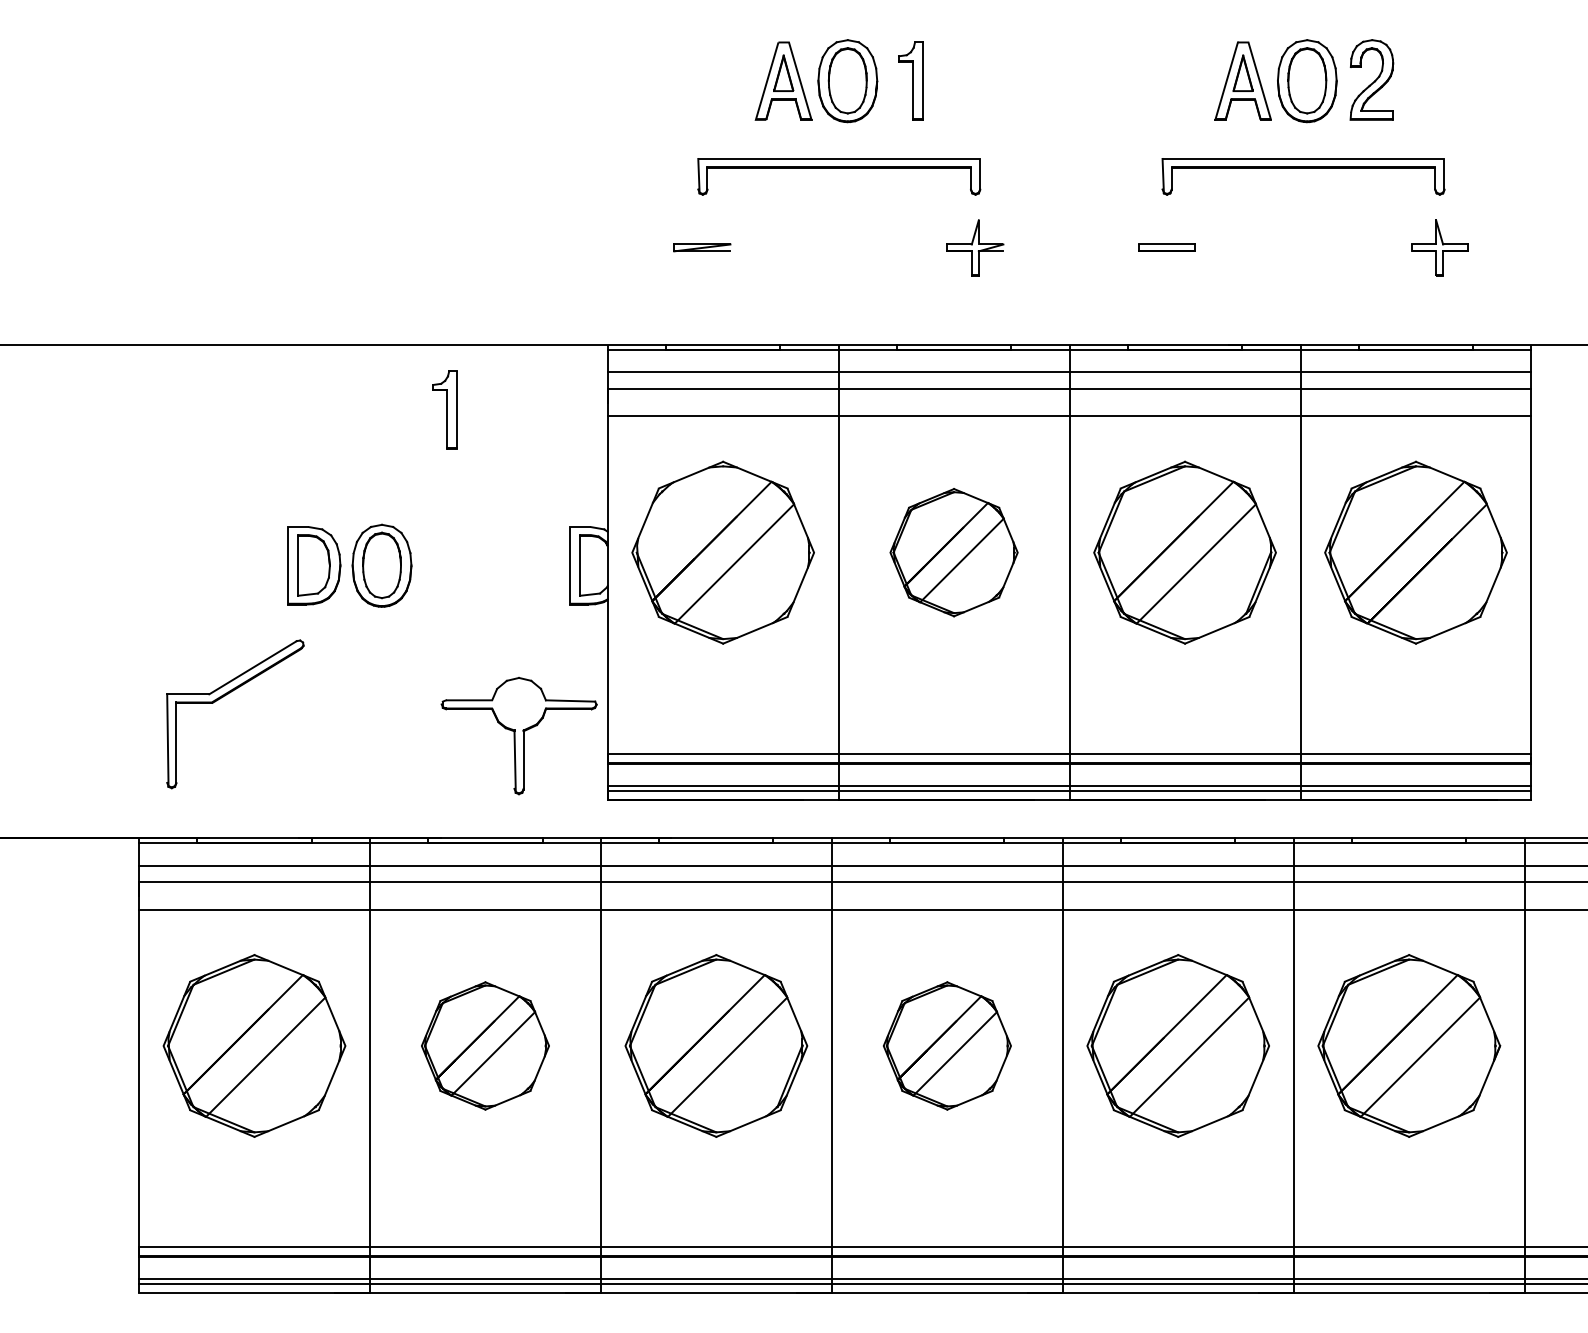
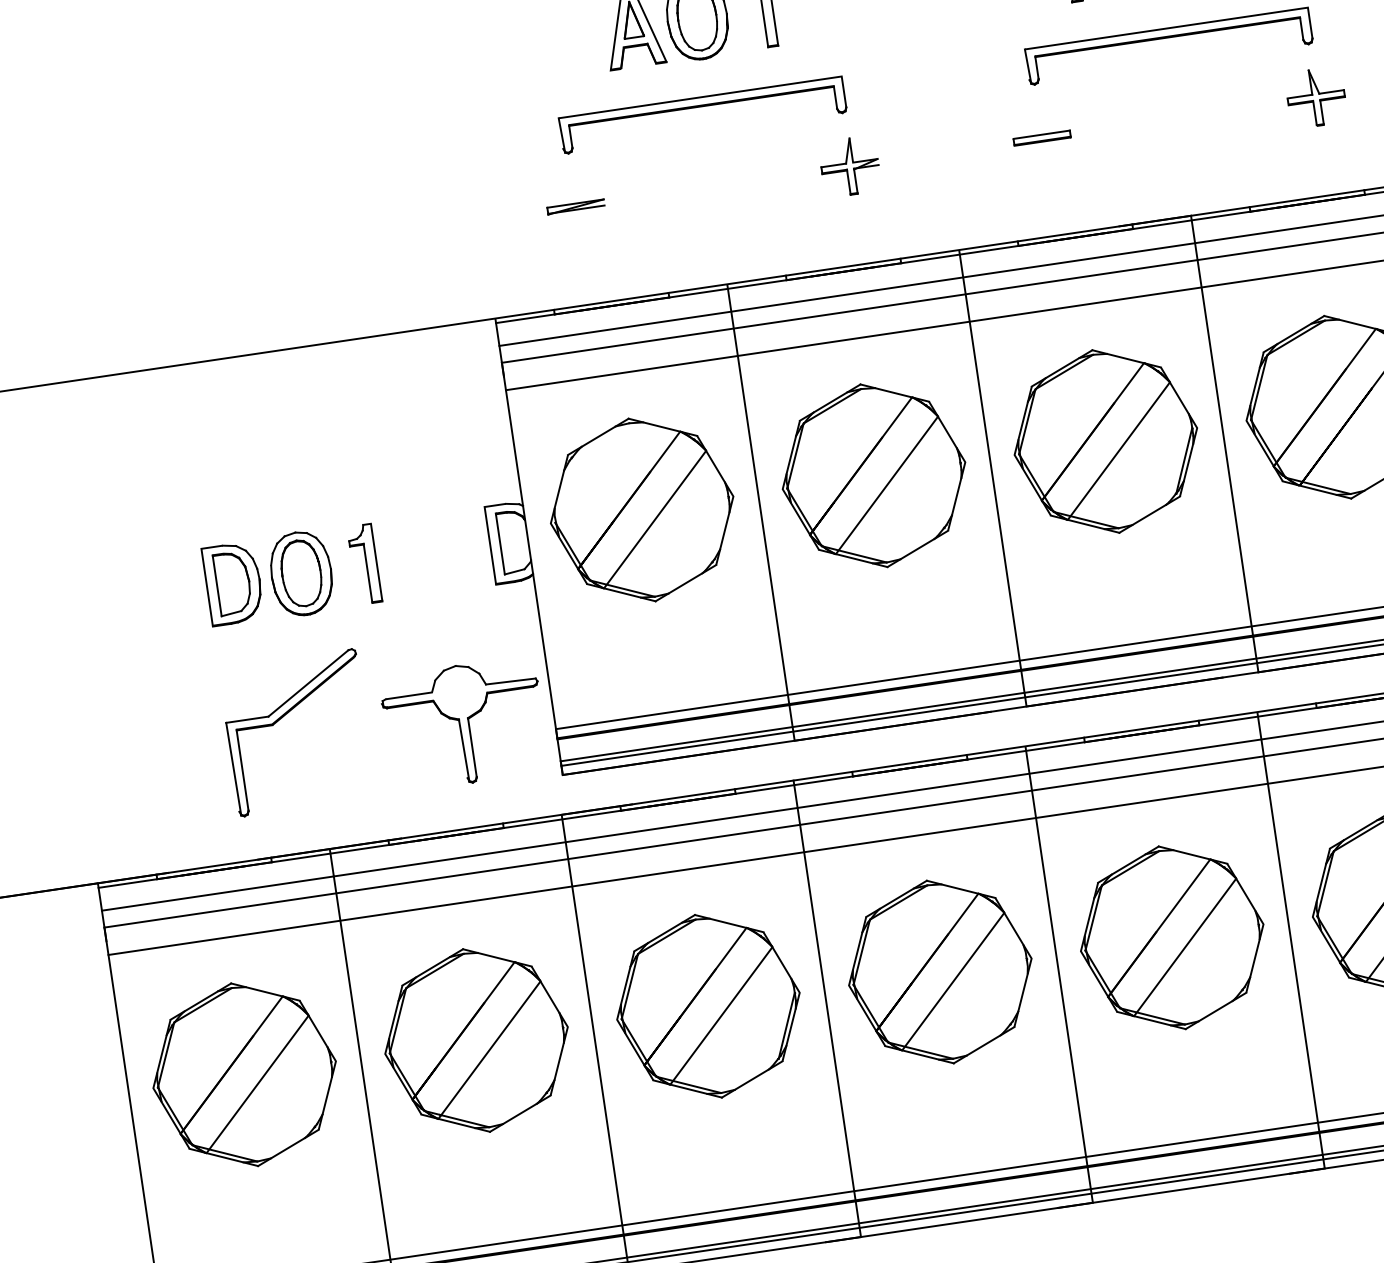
part: (444, 409) -> (364, 564), moved
part: (953, 552) -> (873, 475), size x1.43
part: (225, 696) -> (285, 716), moved
part: (485, 1045) -> (476, 1040), size x1.43
part: (947, 1045) -> (940, 971), size x1.43

